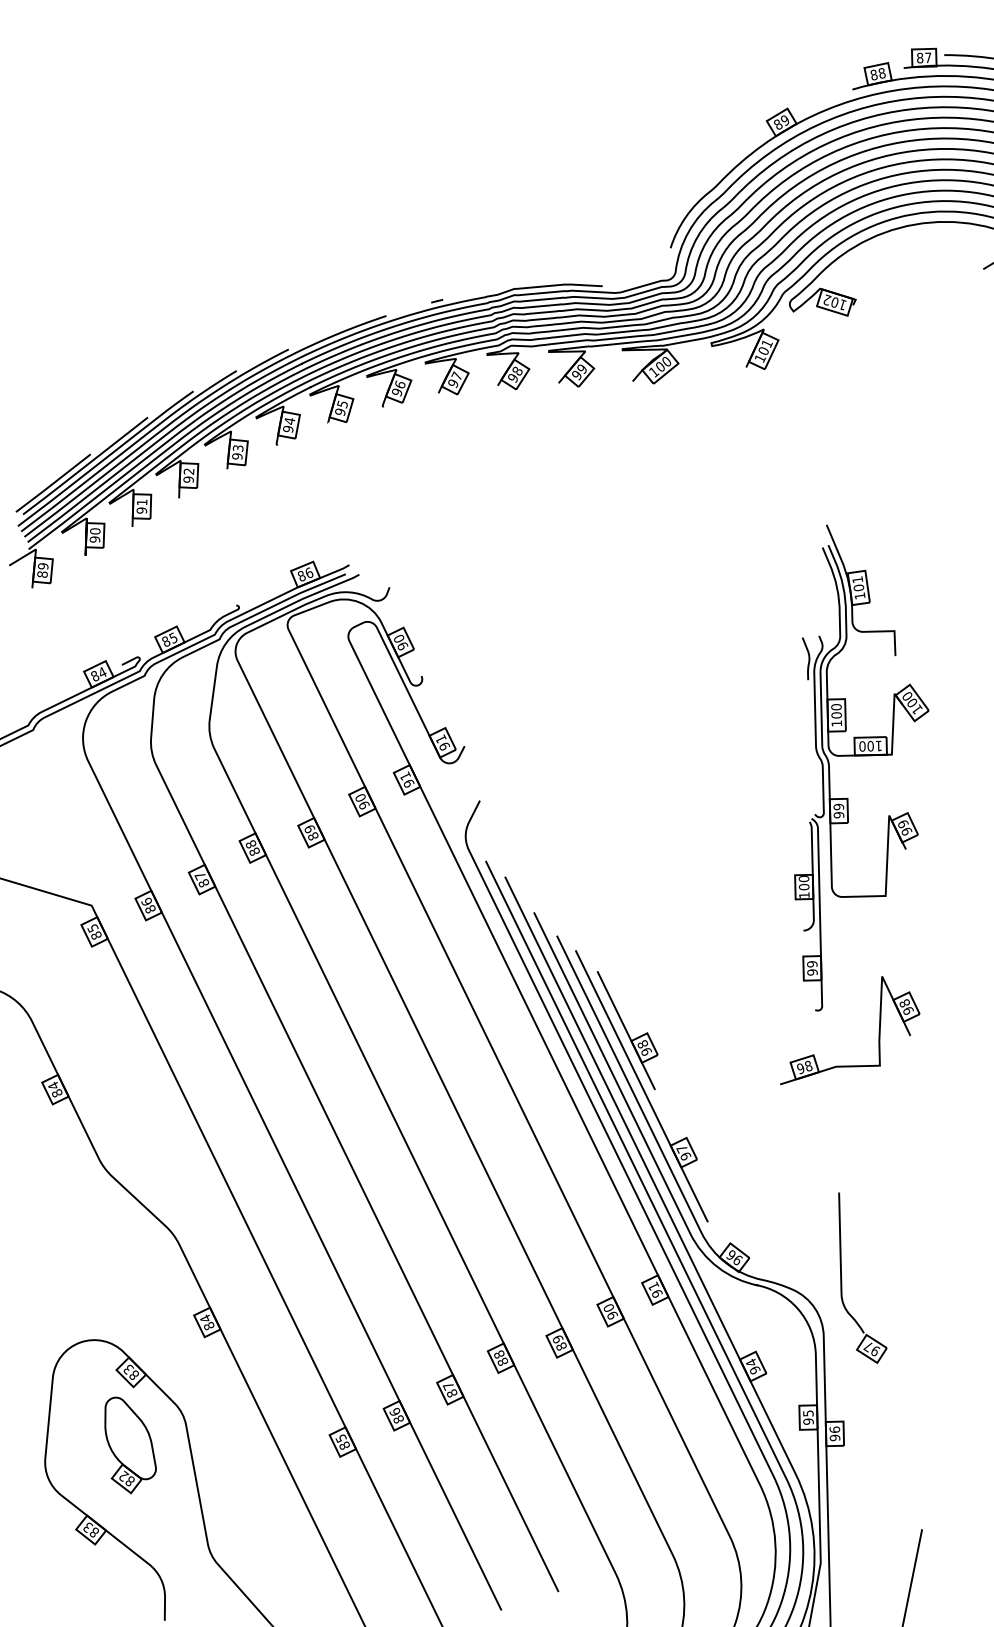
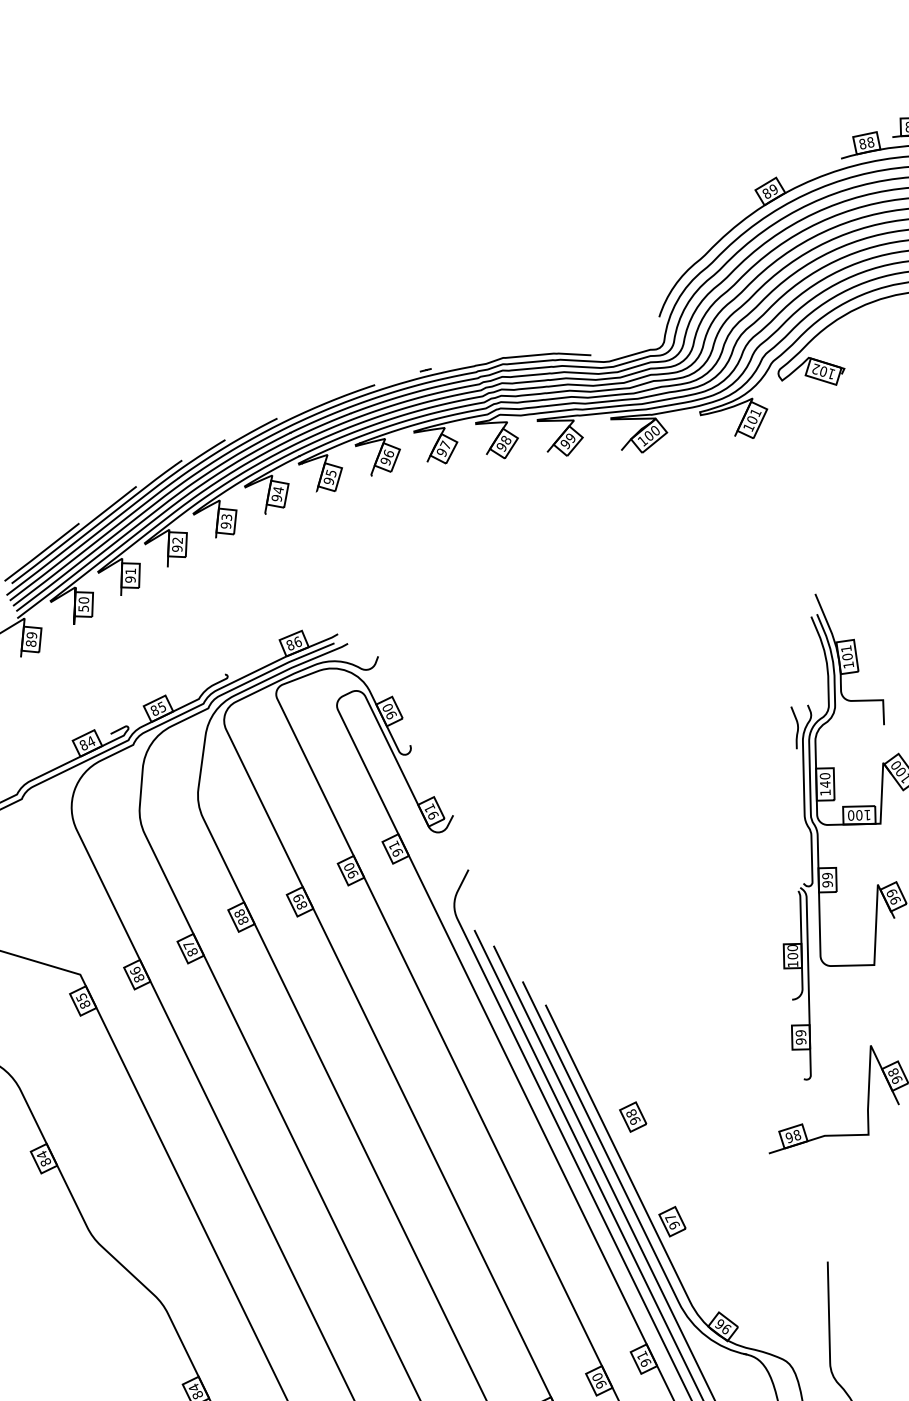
text: (94, 539) -> (83, 608), 90 -> 50
text: (836, 715) -> (825, 784), 100 -> 140
line: (625, 1030) -> (614, 1099), removed
line: (641, 1086) -> (630, 1155), removed

